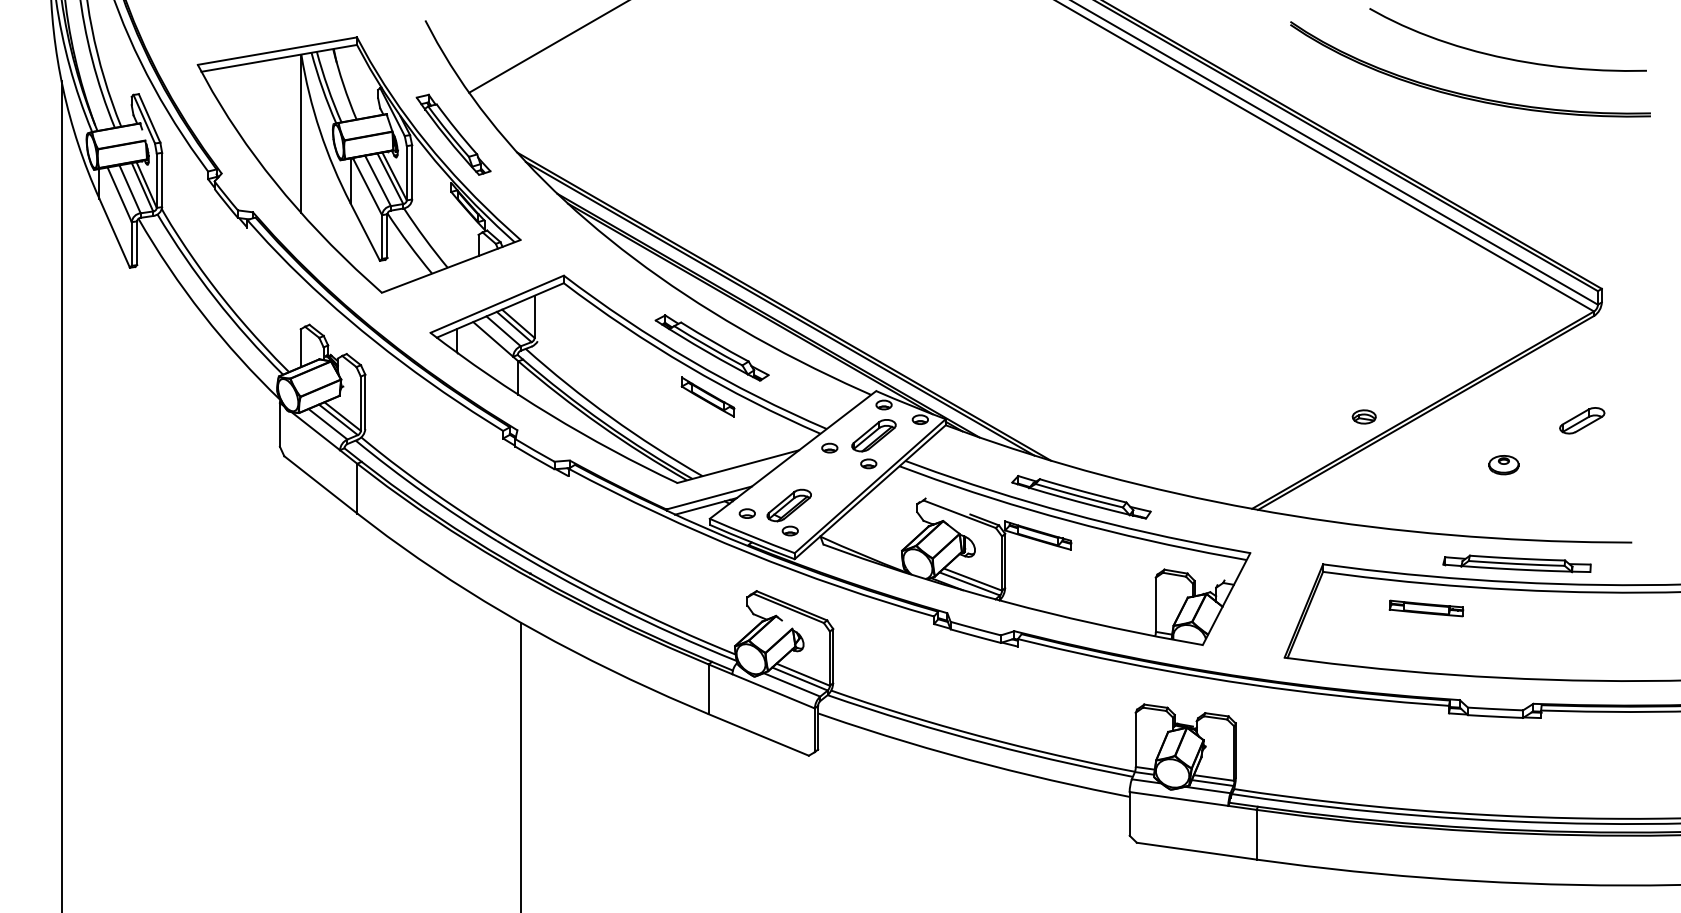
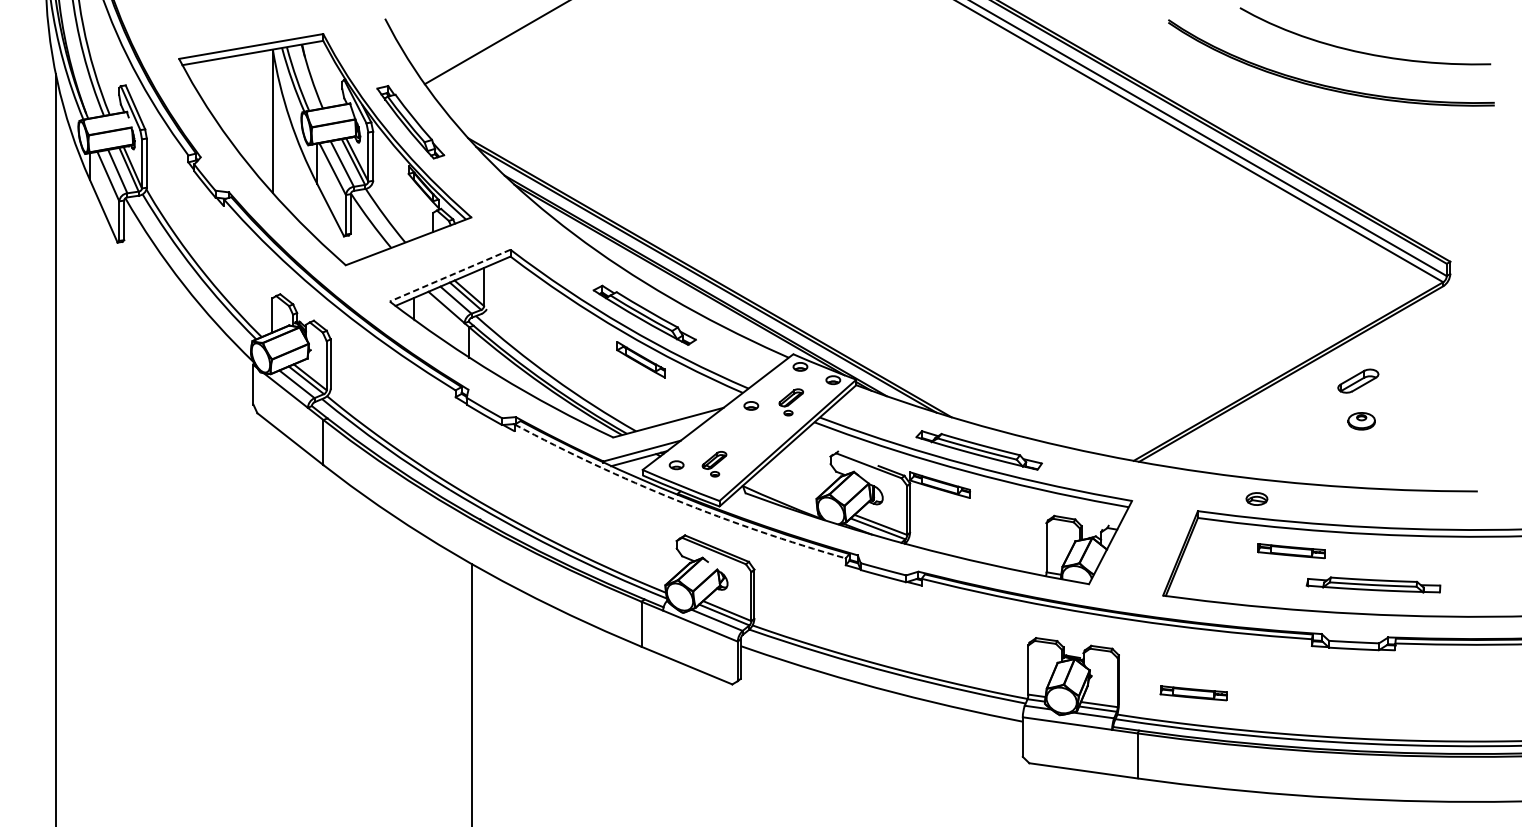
line: (497, 304) -> (450, 275), solid -> dashed
part: (1363, 416) -> (1256, 498), moved
part: (1582, 420) -> (1358, 380), moved
part: (873, 444) -> (790, 402), size x0.6
part: (788, 512) -> (713, 464), size x0.6
arc: (747, 552) -> (676, 500), solid -> dashed
part: (1516, 563) -> (1373, 584), moved
part: (1318, 765) -> (1193, 693), added

